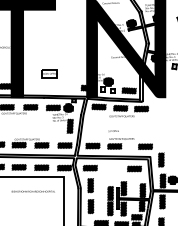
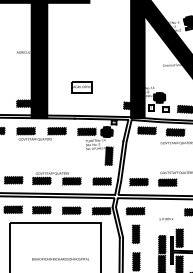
text: (113, 130) -> (166, 218), moved
text: (32, 191) -> (59, 259), moved

